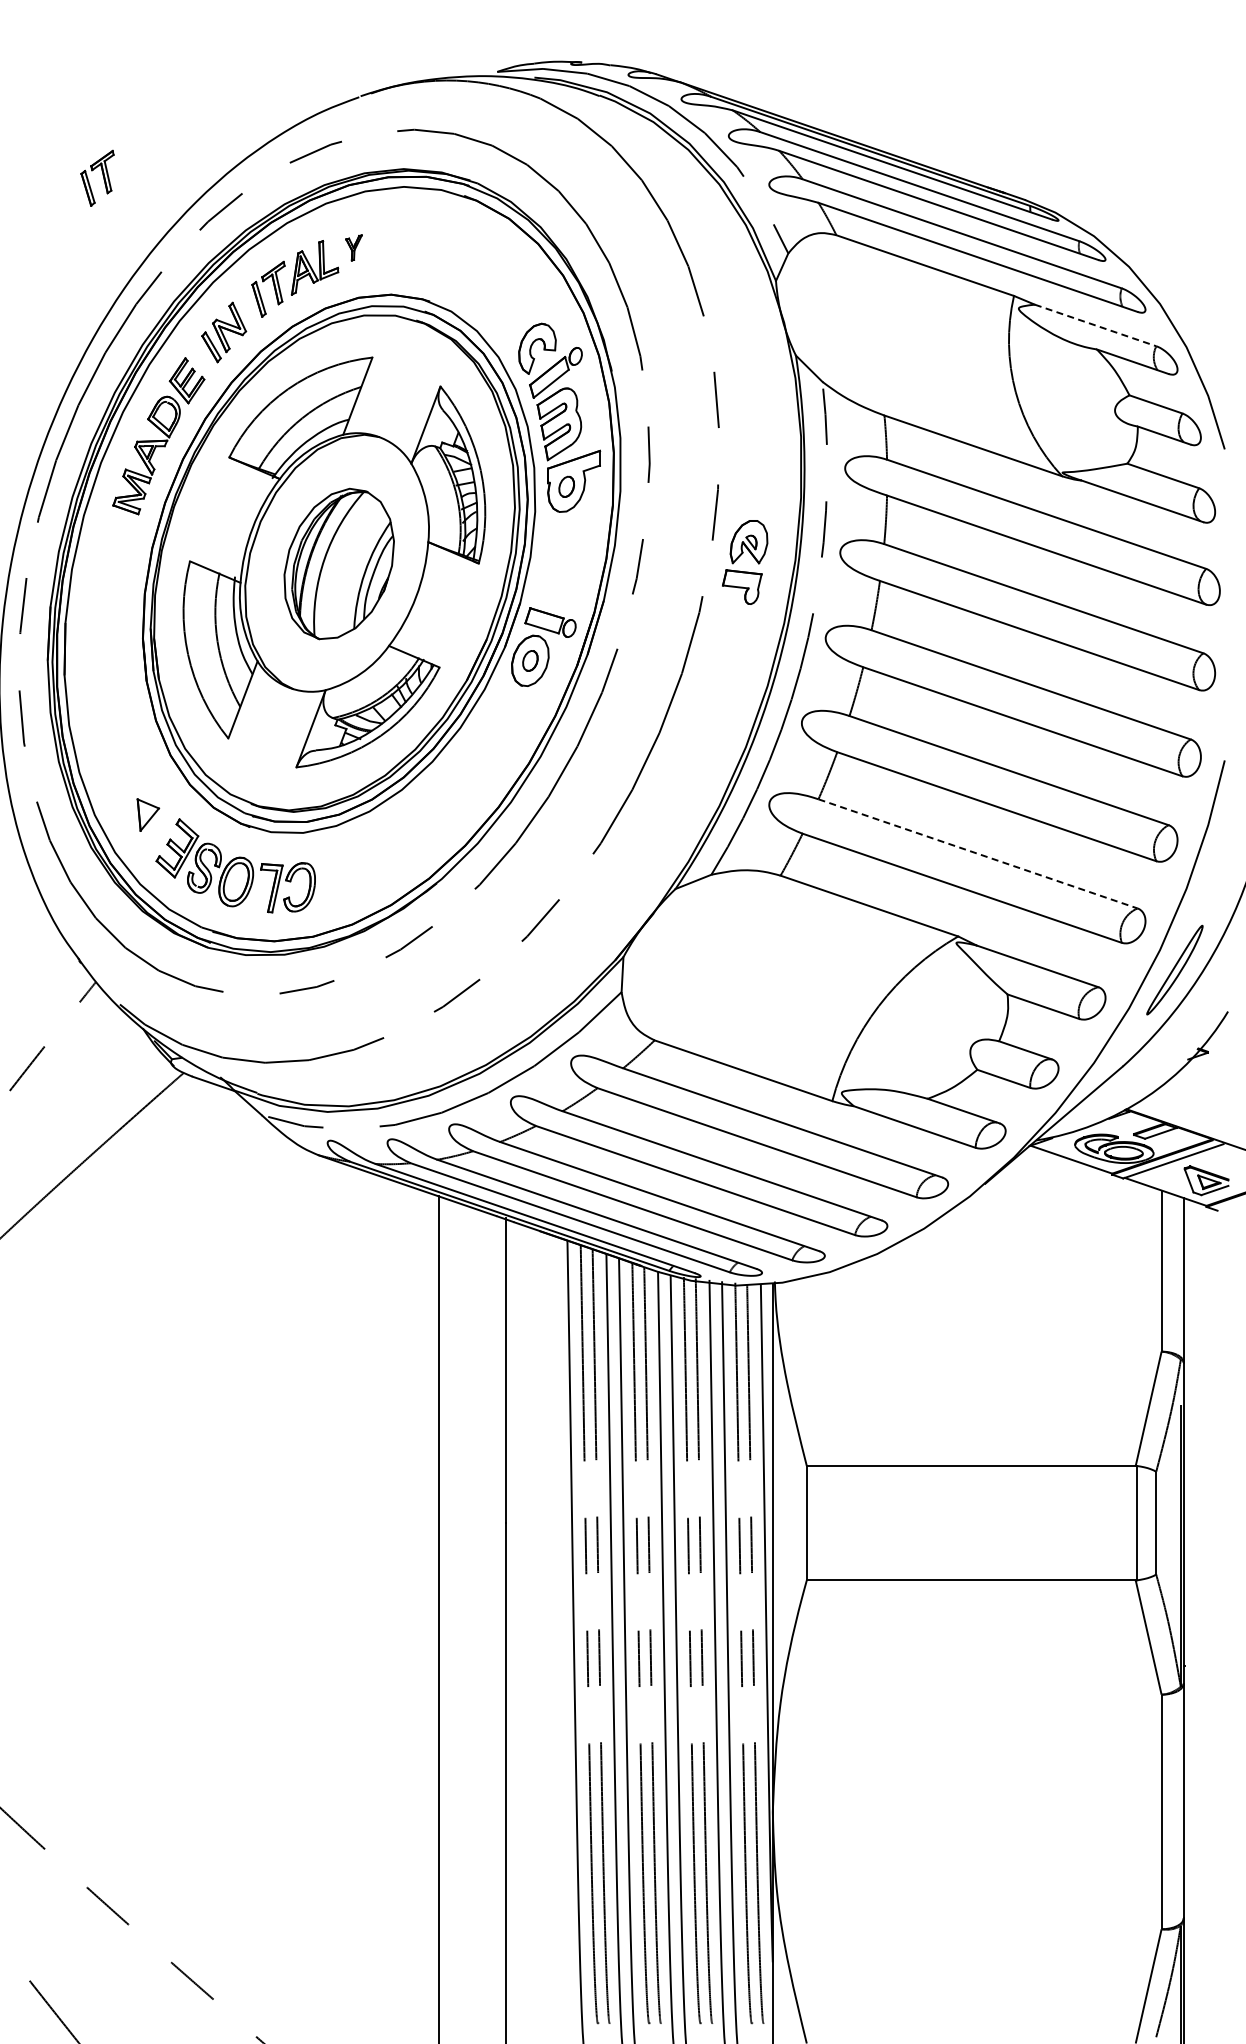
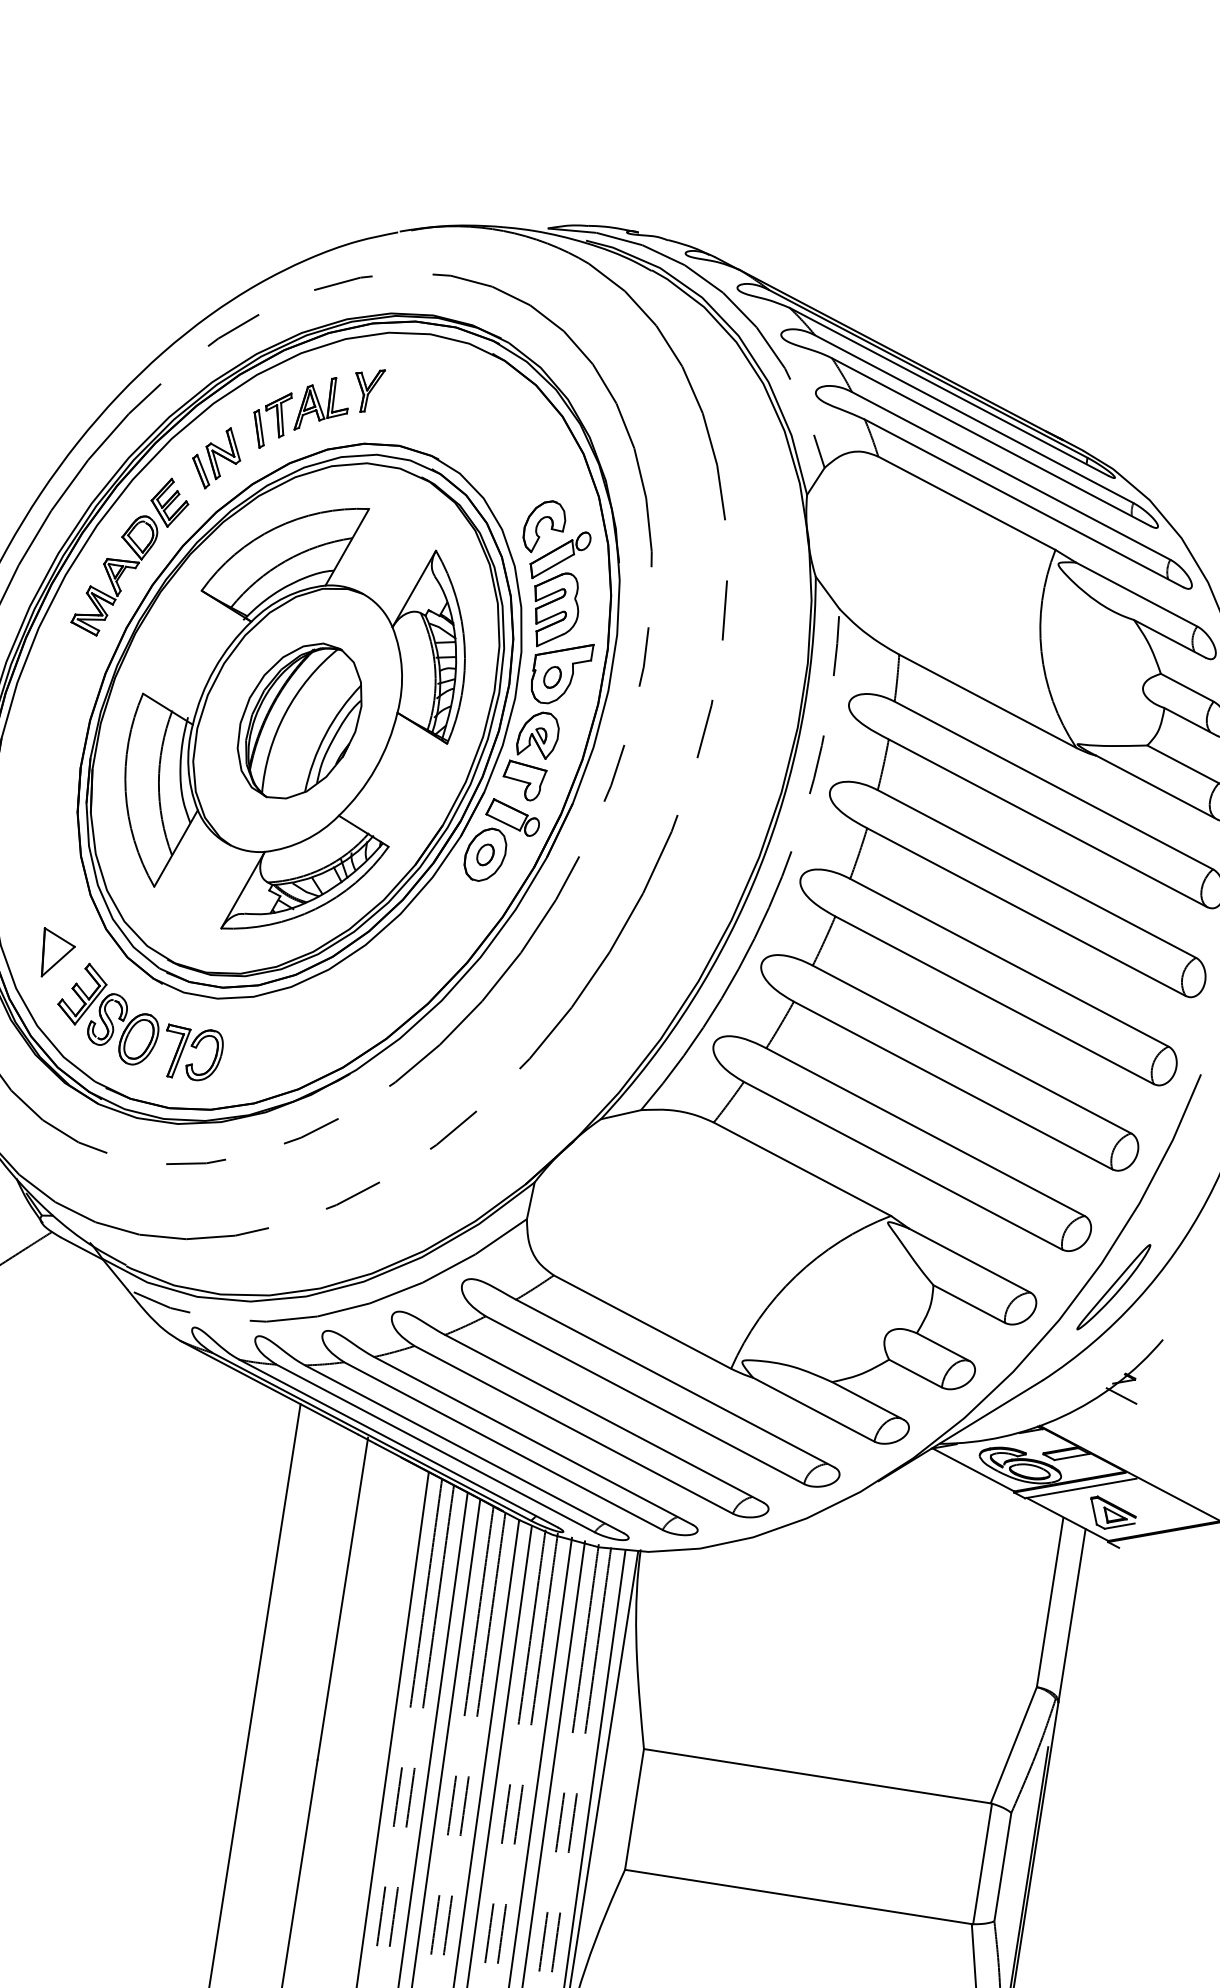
part: (97, 177) -> (108, 273), removed
part: (353, 247) -> (367, 389), size x1.67
line: (1096, 325) -> (1137, 594), dashed -> solid
part: (740, 556) -> (527, 748), moved
part: (148, 814) -> (57, 953), size x1.43
line: (978, 853) -> (926, 1131), dashed -> solid
line: (1197, 1069) -> (1121, 1395), added

